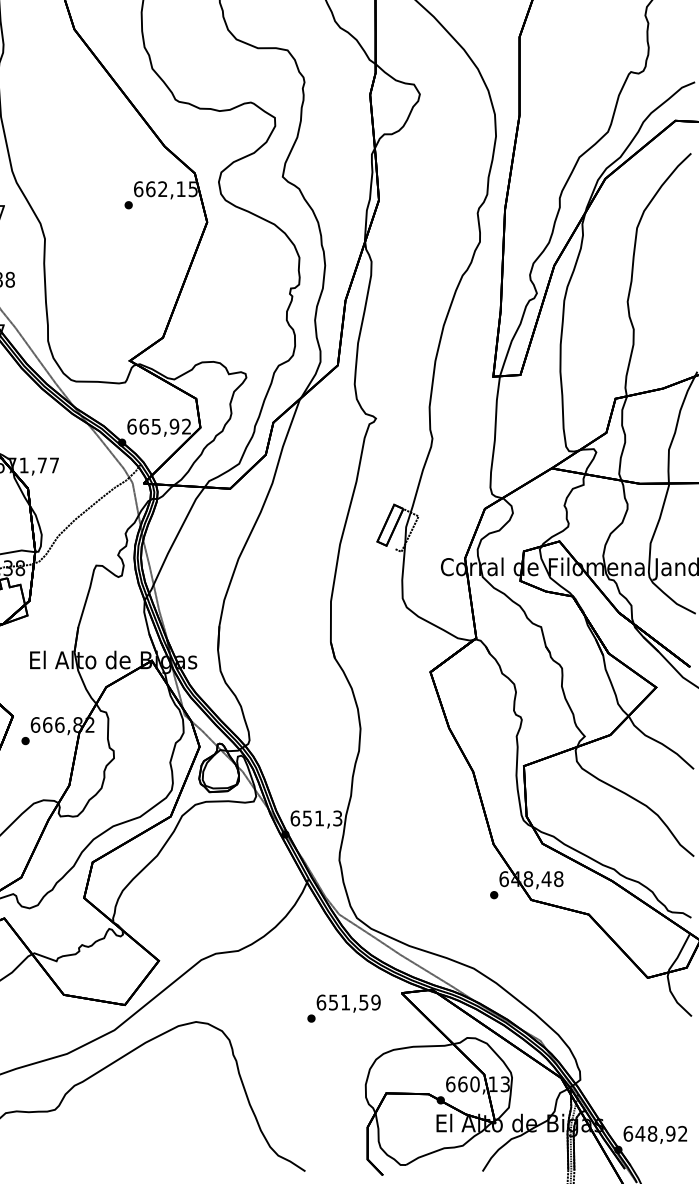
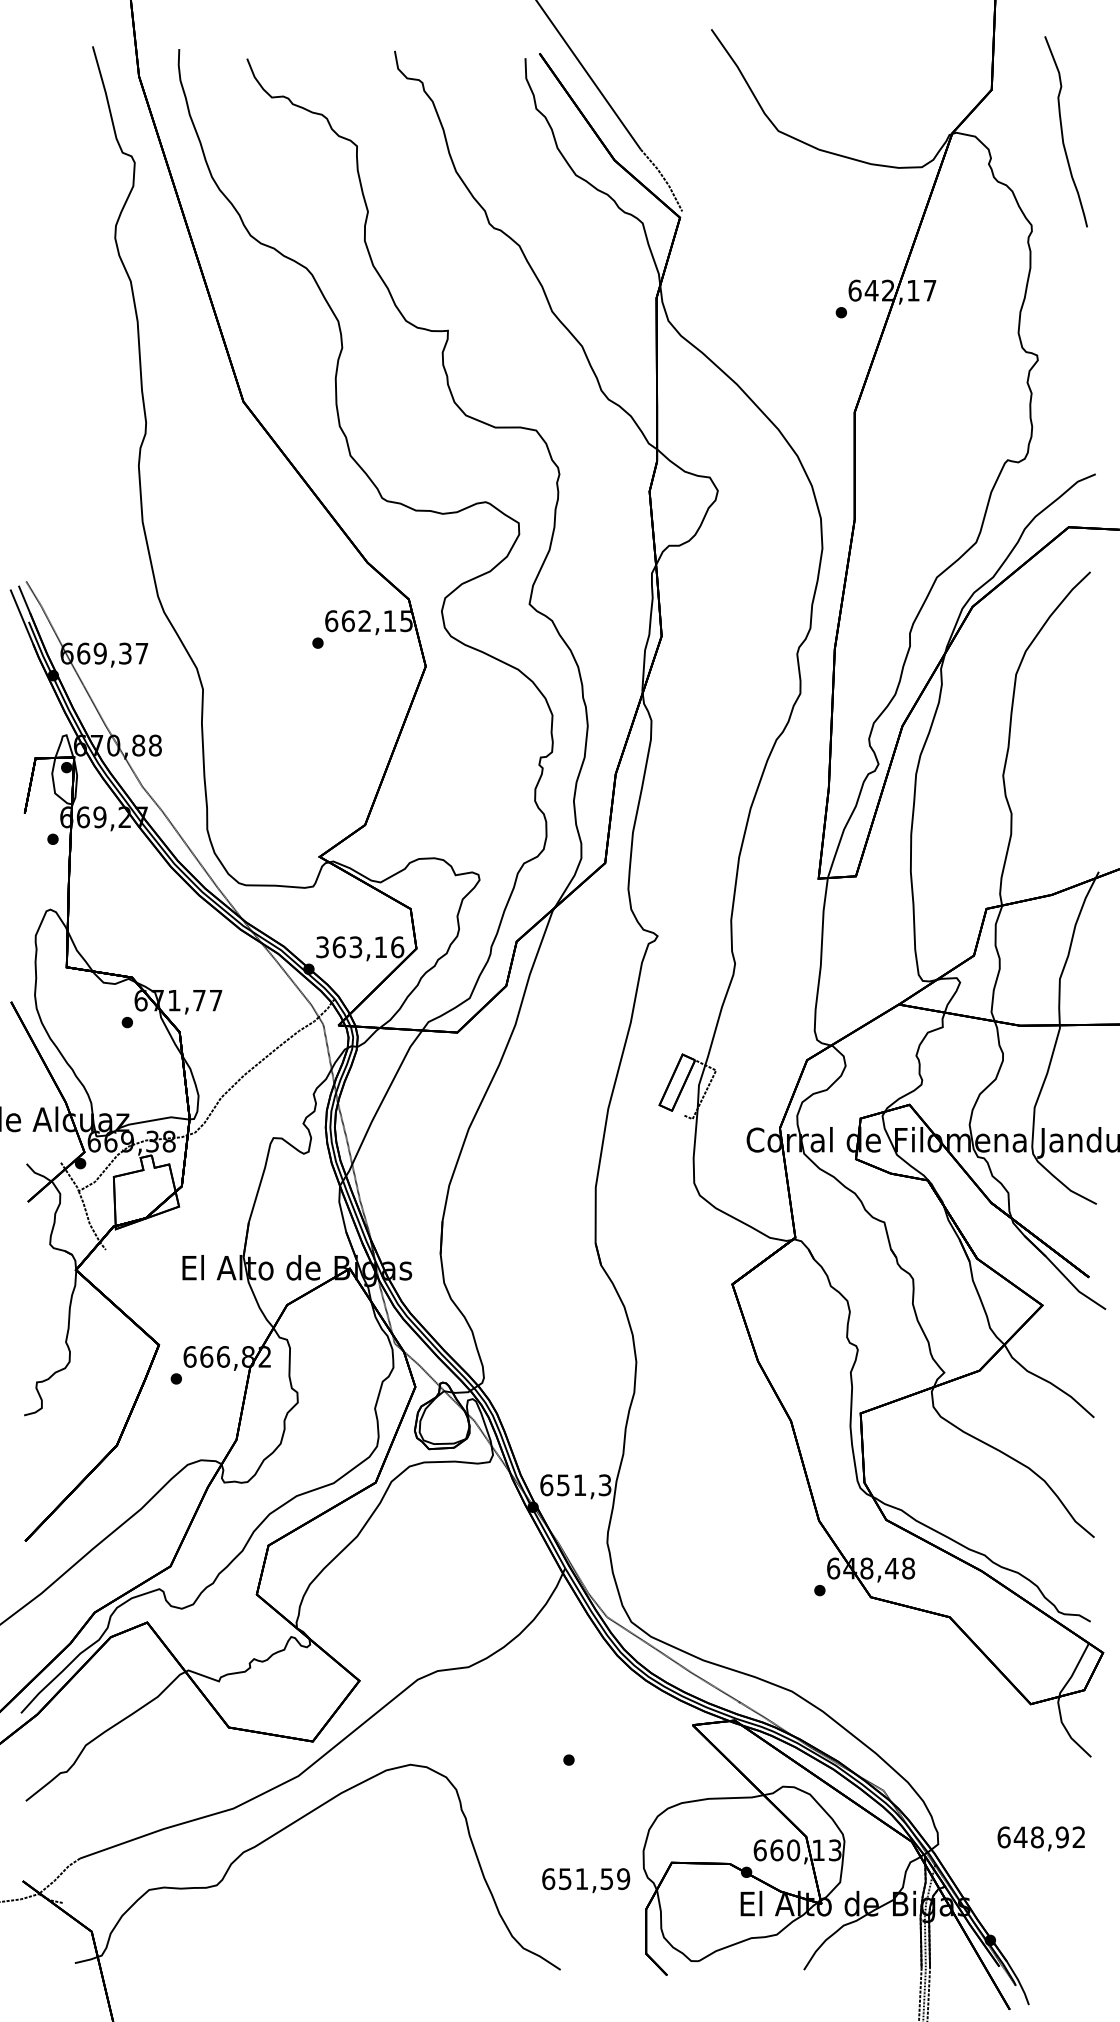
text: (159, 426) -> (360, 947), 665,92 -> 363,16
text: (348, 1003) -> (586, 1880), moved
text: (654, 1134) -> (1040, 1838), moved

